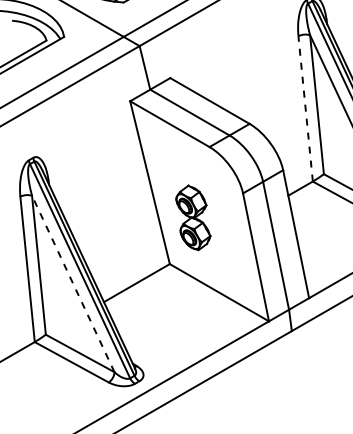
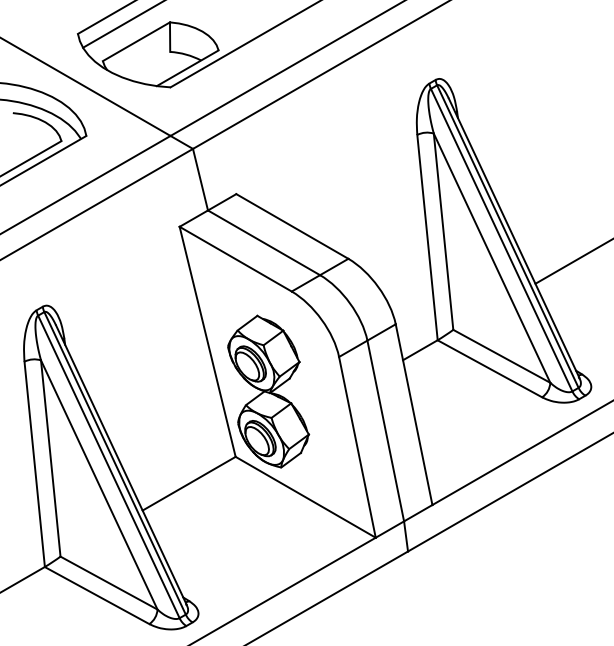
line: (305, 108) -> (427, 237), dashed -> solid
part: (193, 217) -> (268, 391), size x1.67
line: (73, 283) -> (99, 484), dashed -> solid

